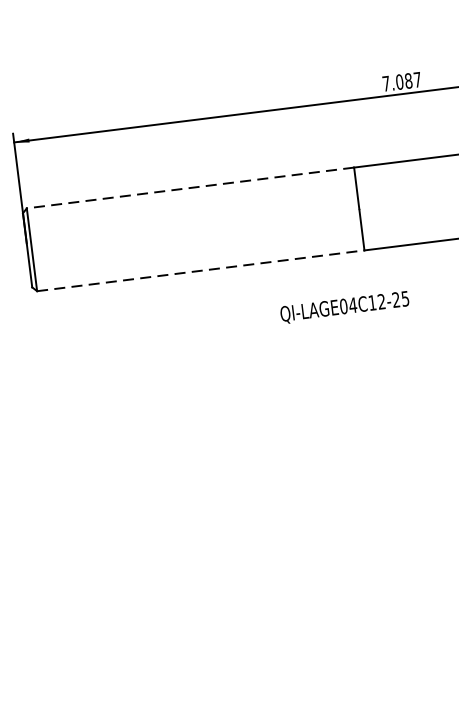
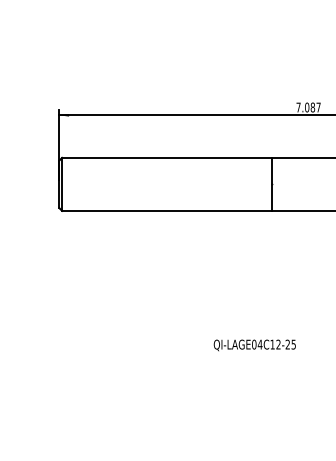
line: (189, 187) -> (166, 157), dashed -> solid
line: (200, 270) -> (166, 210), dashed -> solid
text: (344, 307) -> (254, 345), moved

